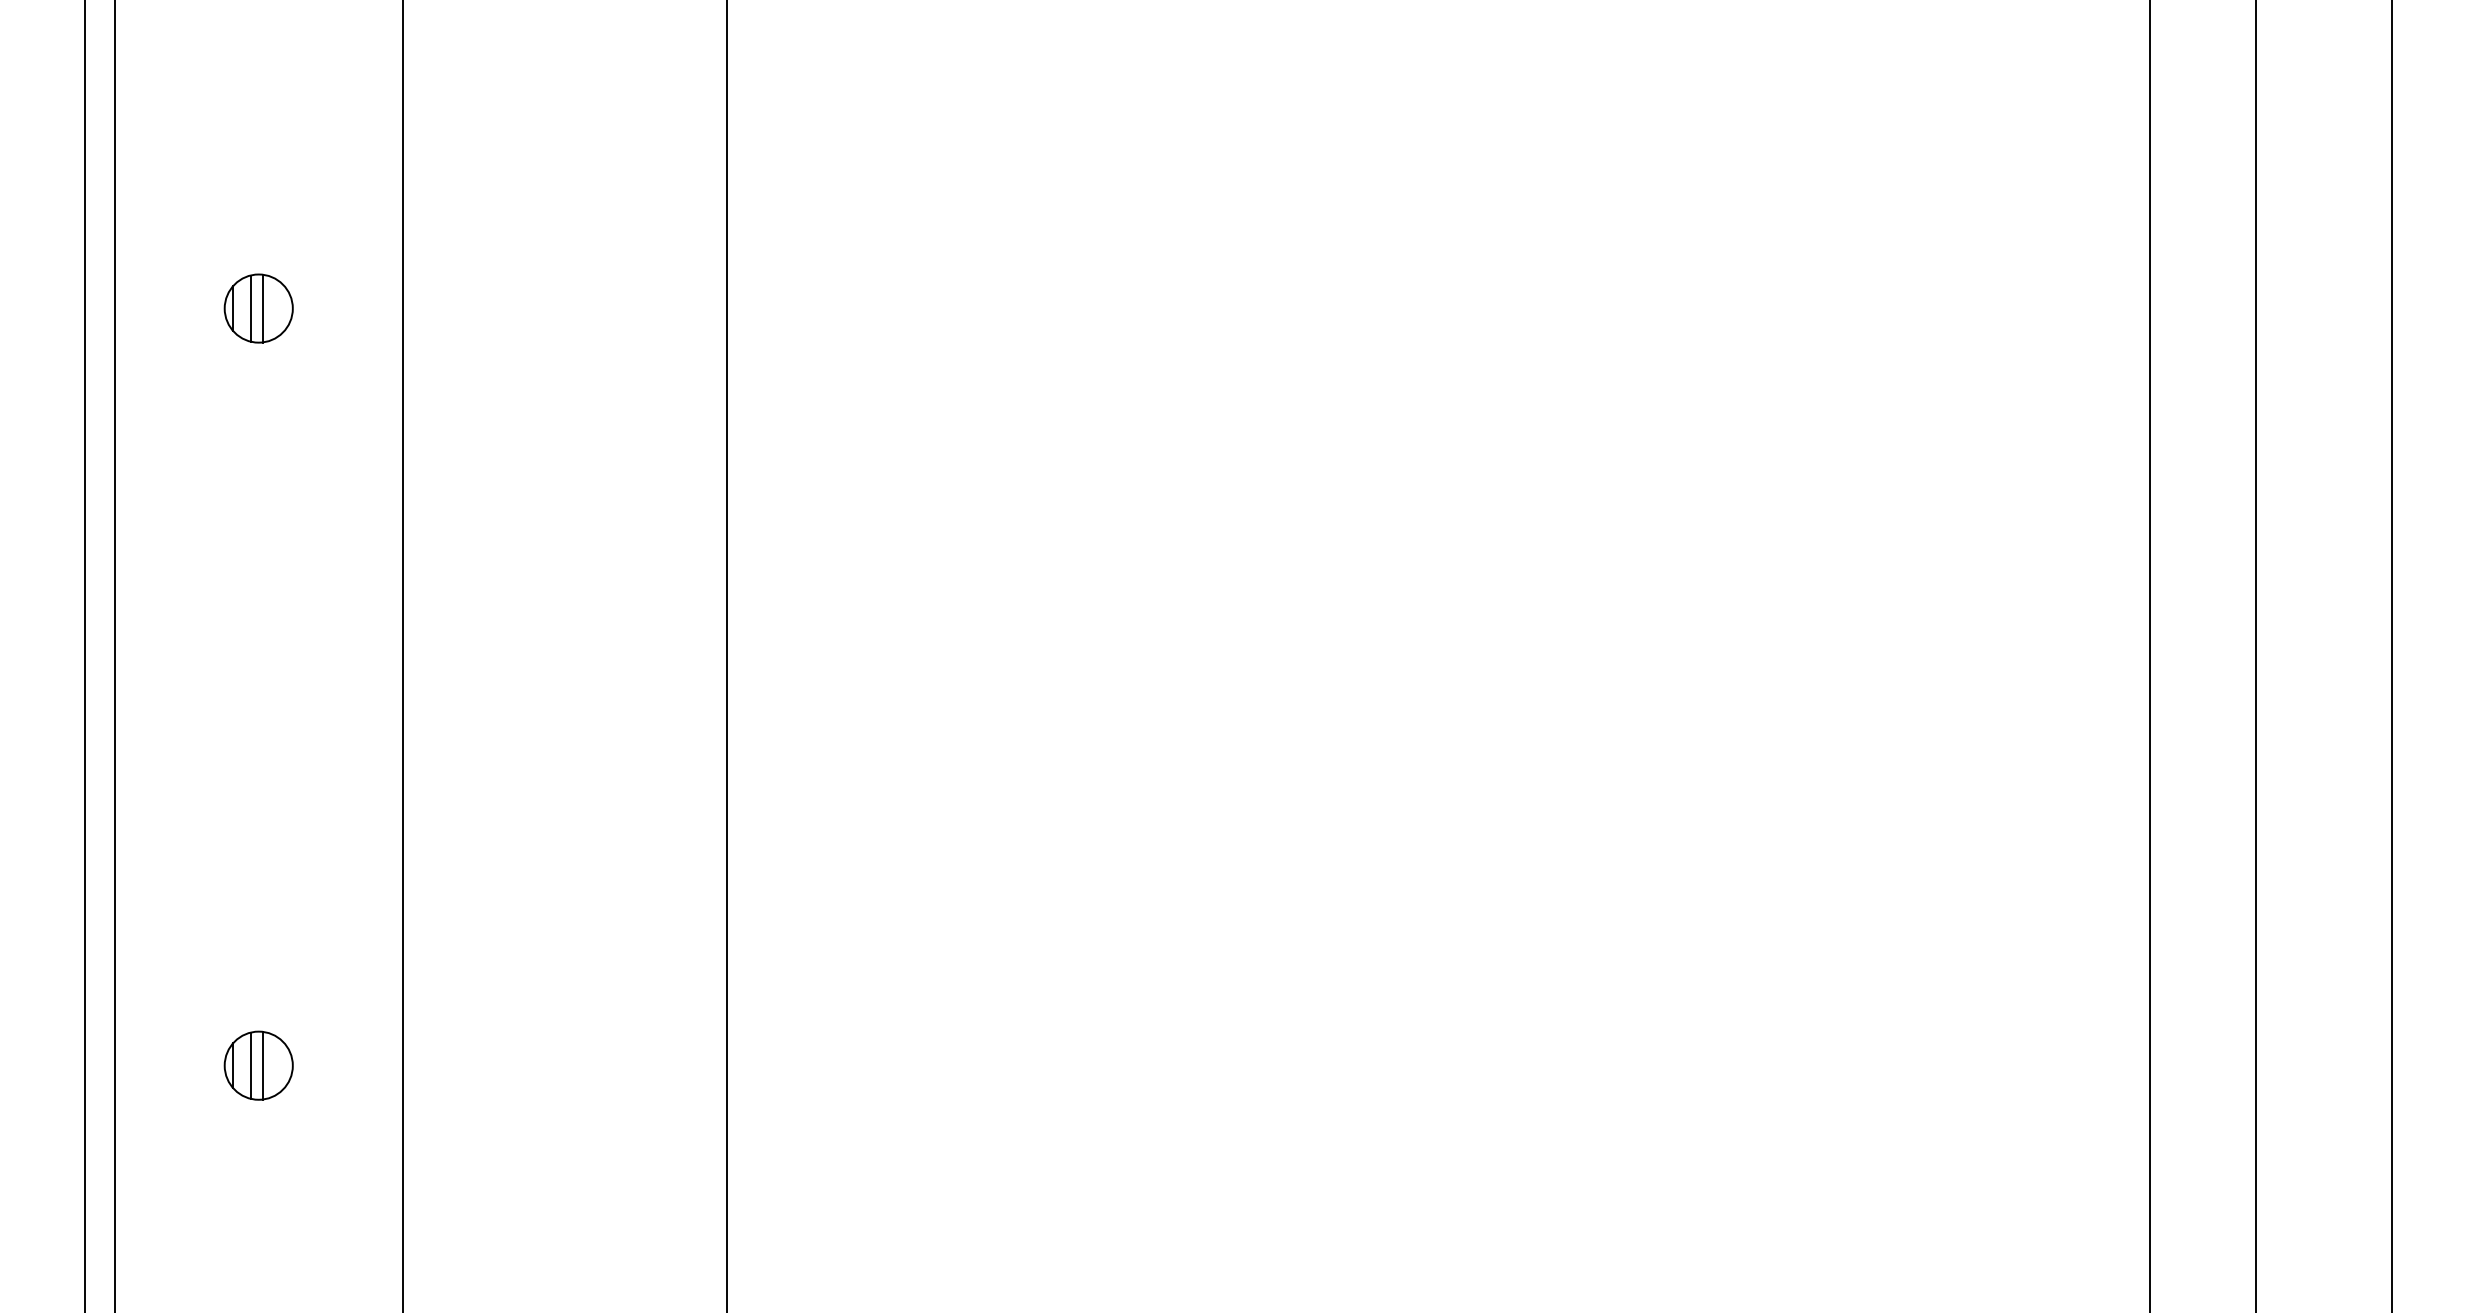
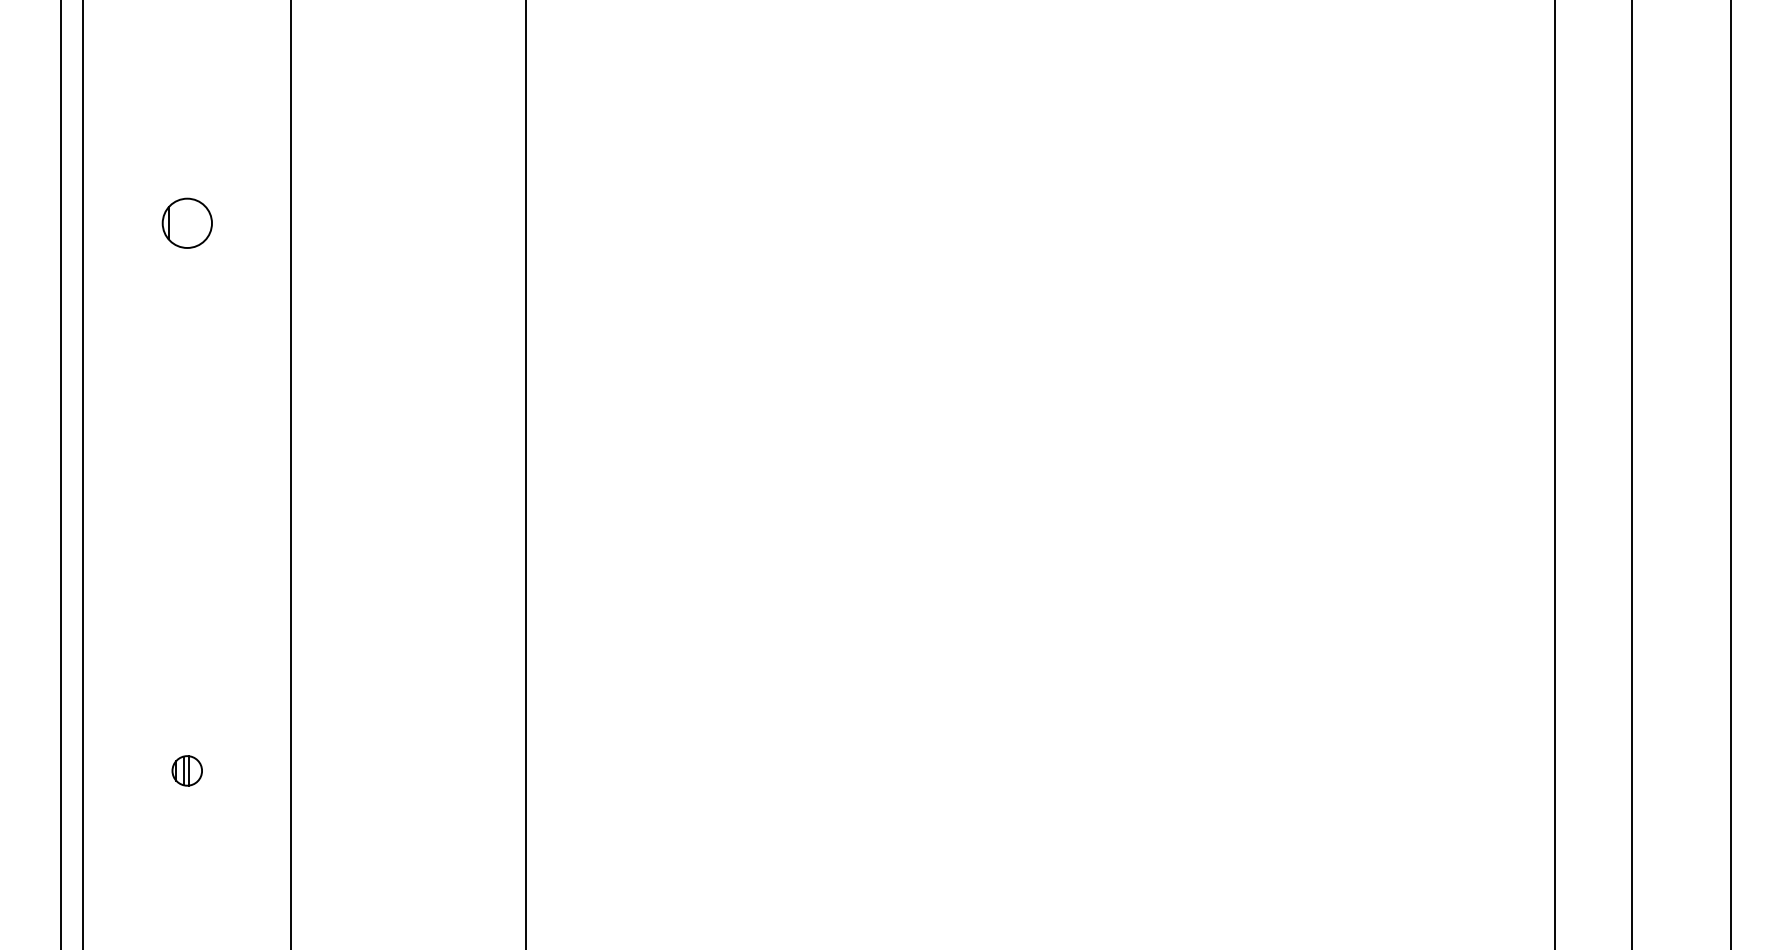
line: (250, 308) -> (181, 223), removed
line: (262, 308) -> (190, 223), removed
part: (258, 1065) -> (187, 770), size x0.6

